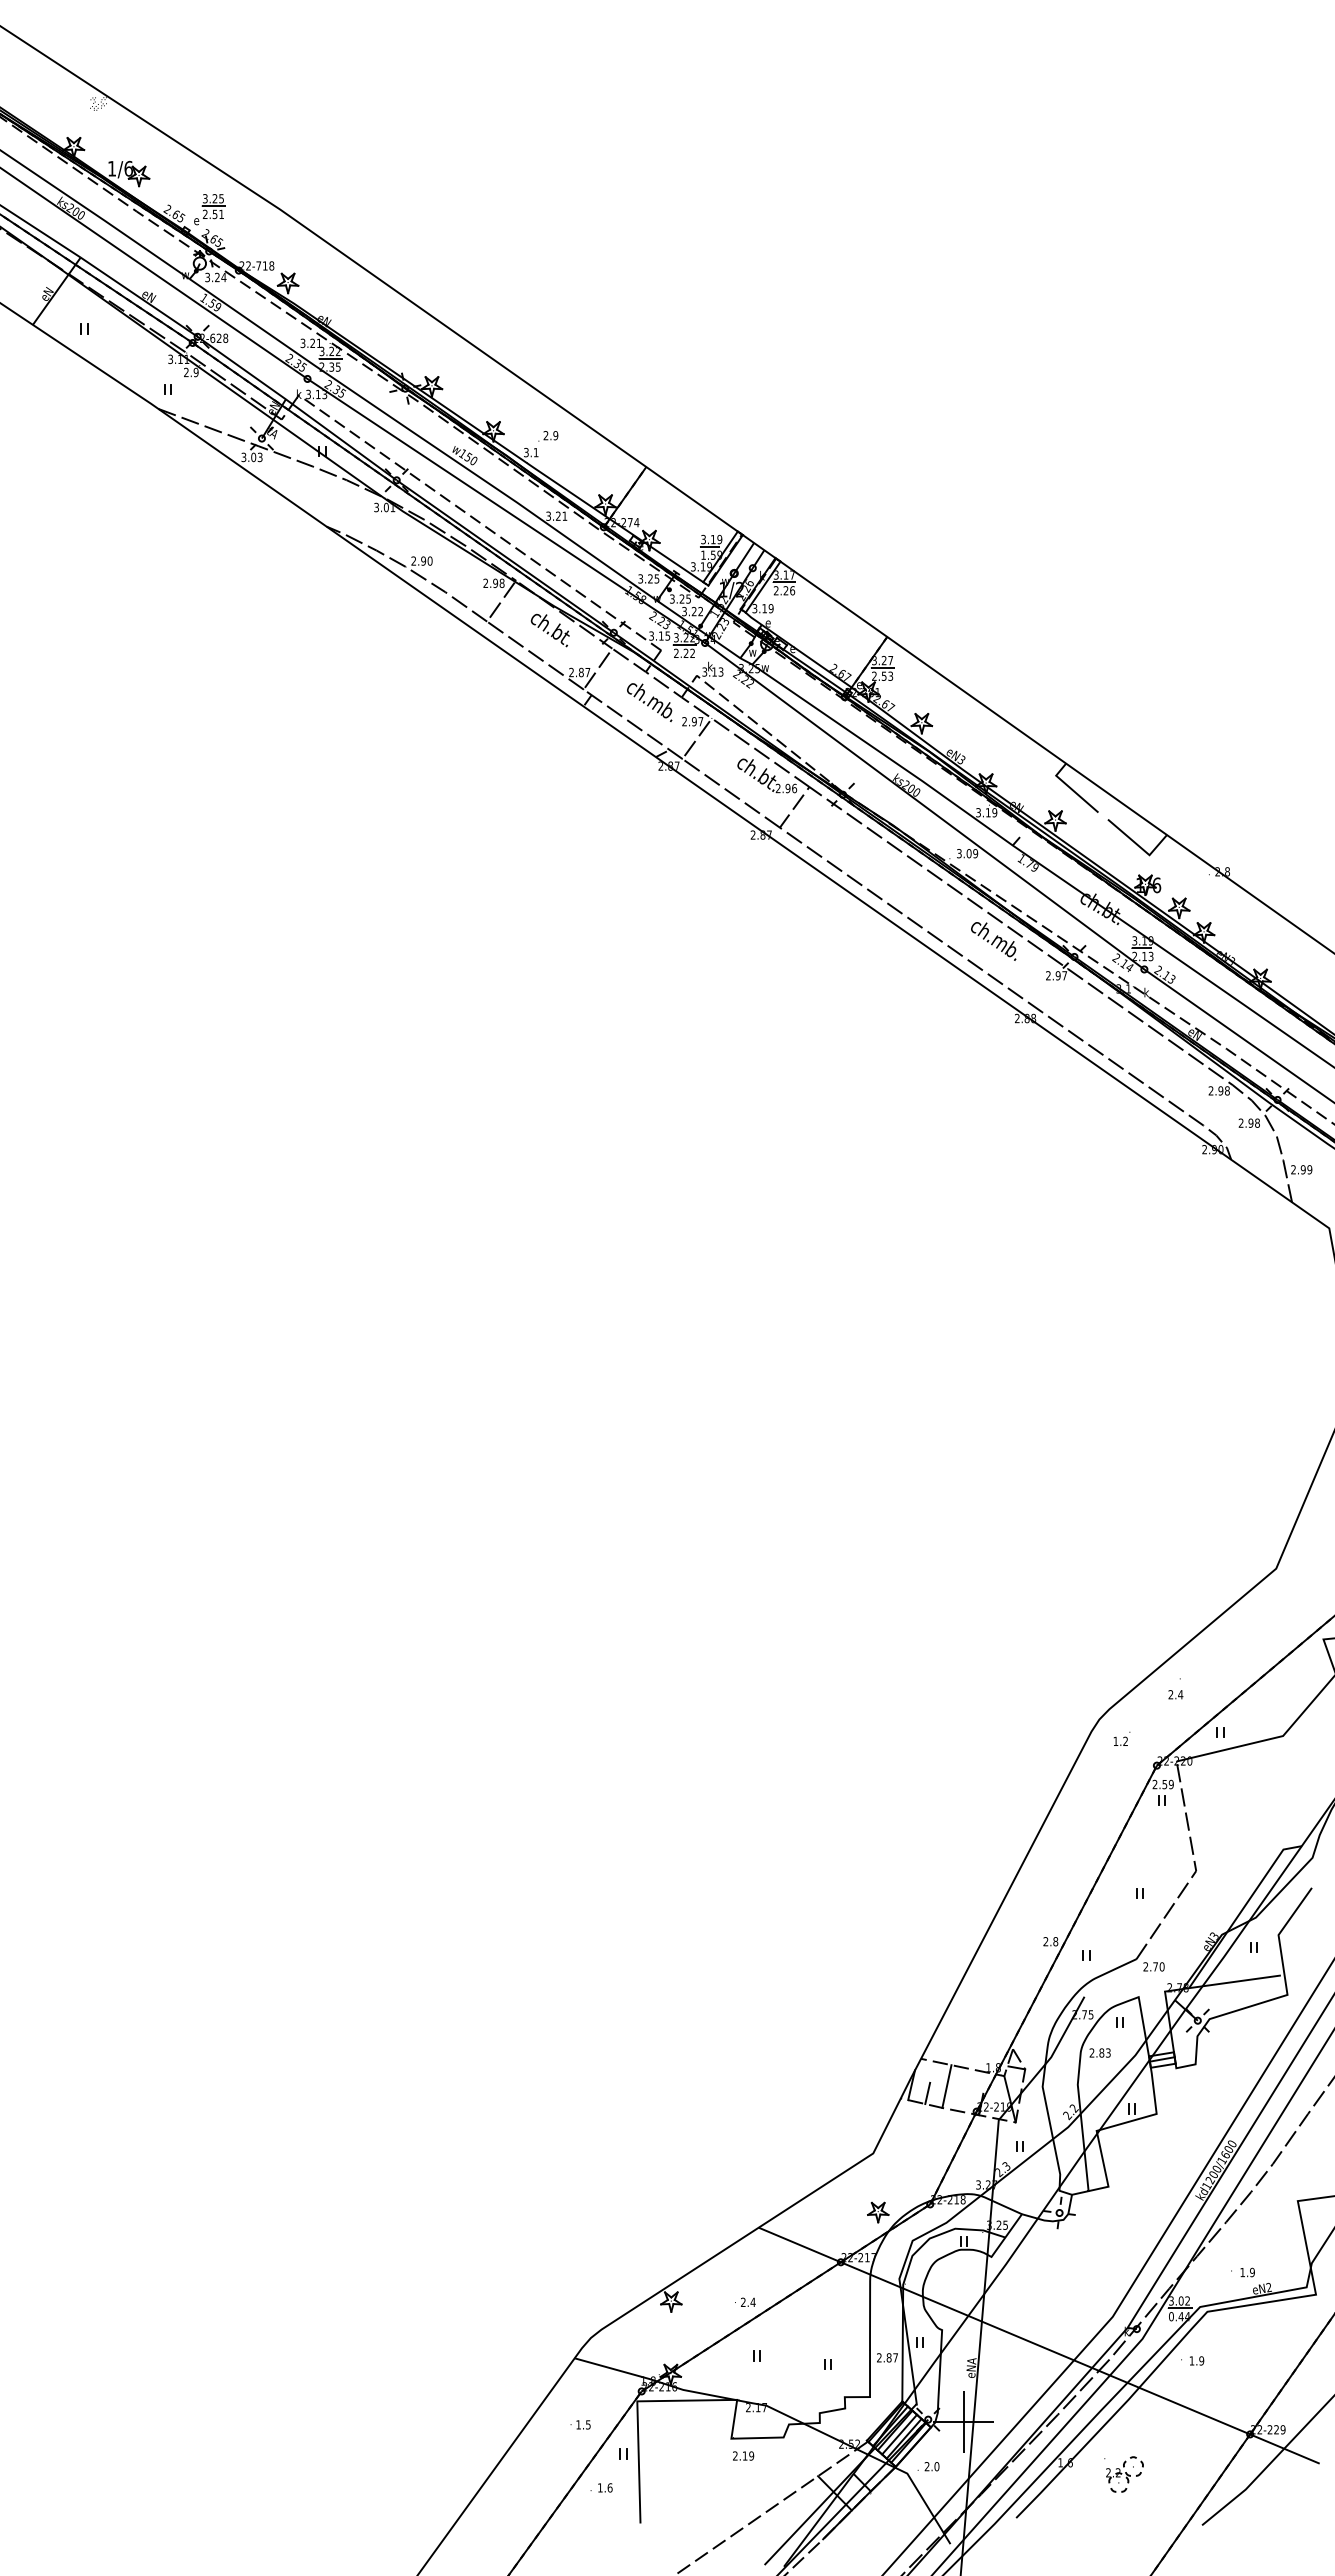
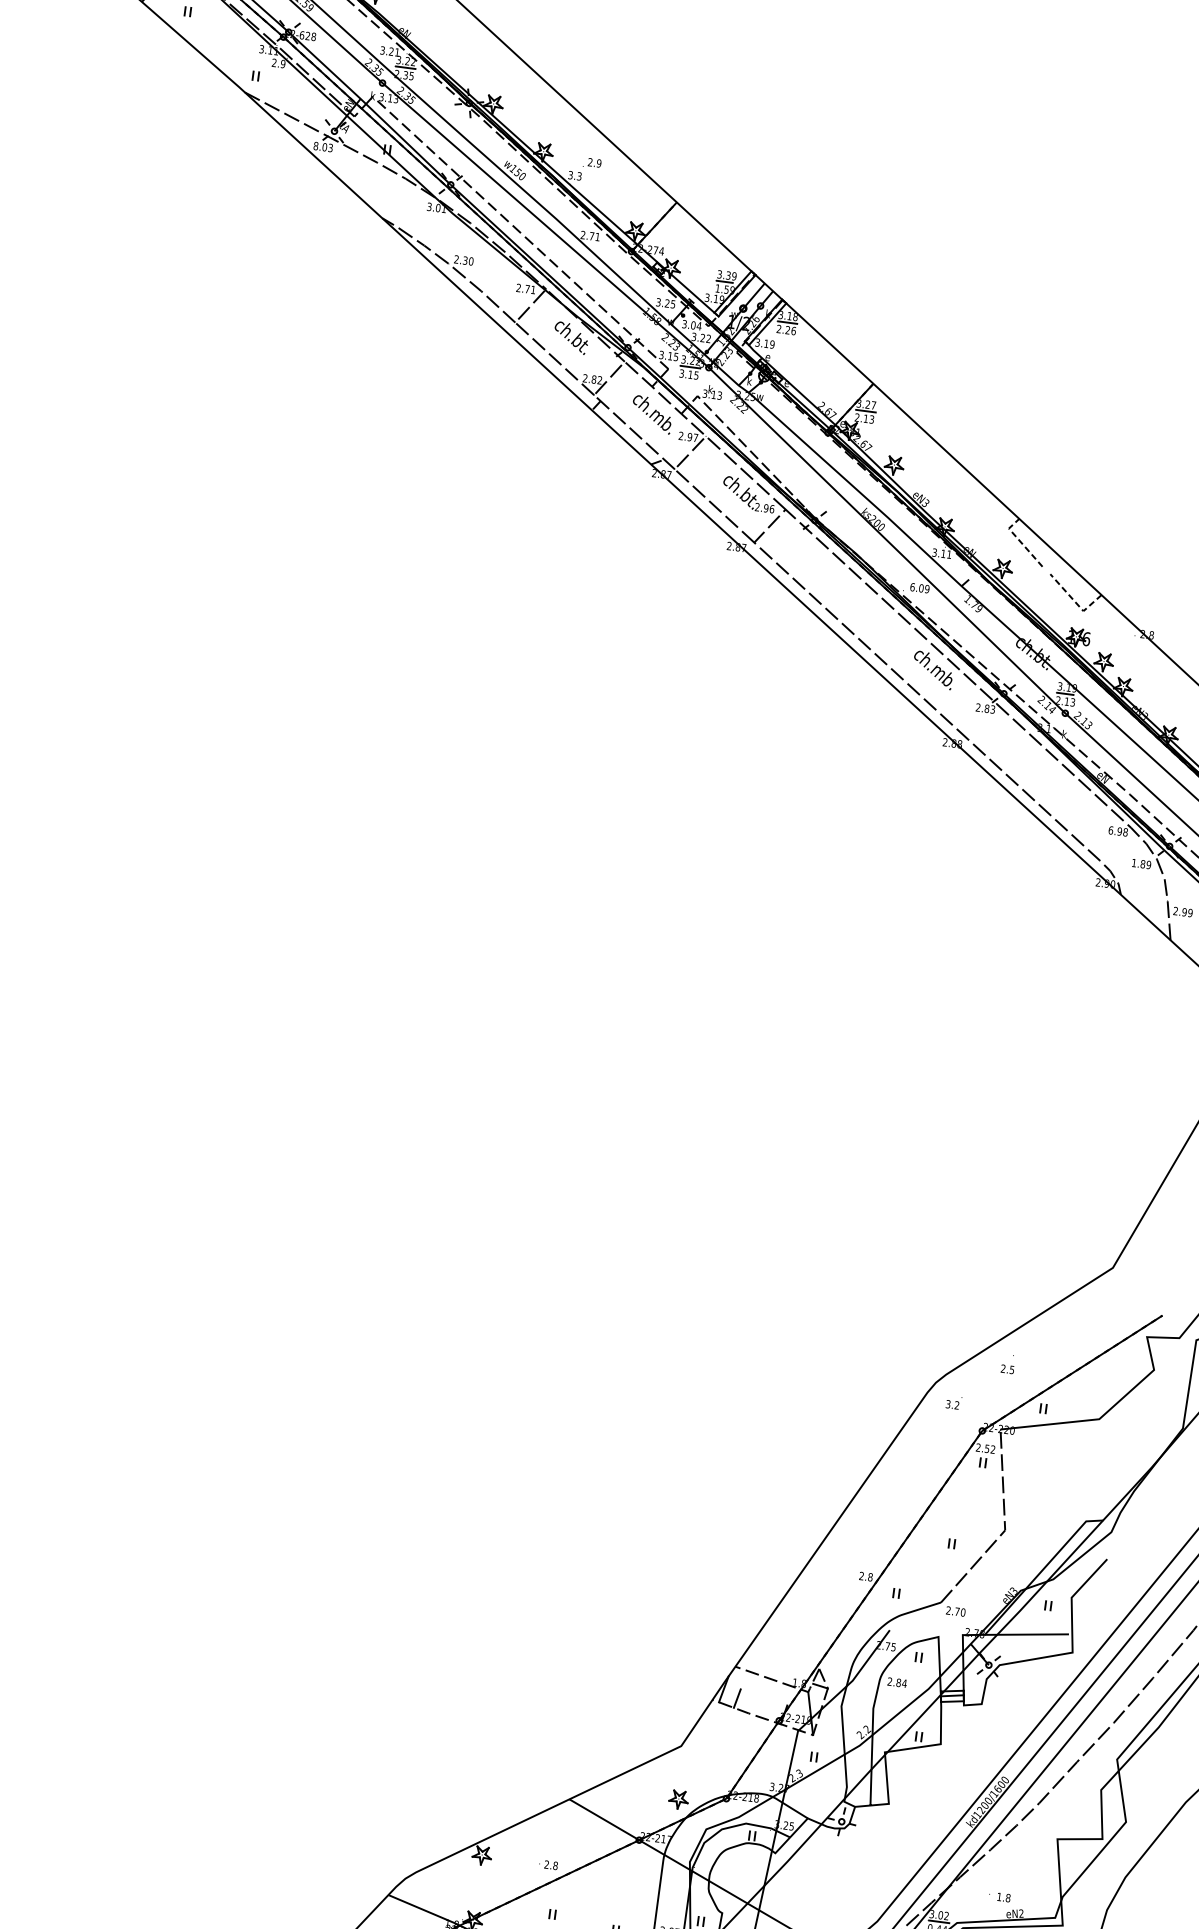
text: (535, 452) -> (578, 176), 3.1 -> 3.3
text: (243, 456) -> (315, 145), 3.03 -> 8.03
text: (553, 515) -> (587, 235), 3.21 -> 2.71
text: (712, 539) -> (727, 275), 3.19 -> 3.39
text: (423, 560) -> (465, 260), 2.90 -> 2.30
text: (792, 574) -> (795, 316), 3.17 -> 3.18
text: (498, 582) -> (530, 288), 2.98 -> 2.71
text: (685, 598) -> (696, 325), 3.25 -> 3.04
text: (752, 651) -> (750, 380), w -> k
text: (684, 653) -> (689, 374), 2.22 -> 3.15
text: (587, 672) -> (599, 380), 2.87 -> 2.82
text: (883, 675) -> (865, 418), 2.53 -> 2.13
line: (1070, 788) -> (1020, 541), solid -> dashed
text: (994, 812) -> (949, 554), 3.19 -> 3.11
line: (1138, 846) -> (1074, 602), solid -> dashed
text: (958, 853) -> (911, 587), 3.09 -> 6.09
text: (1061, 975) -> (990, 708), 2.97 -> 2.83
text: (1210, 1090) -> (1110, 830), 2.98 -> 6.98
text: (1248, 1122) -> (1140, 863), 2.98 -> 1.89
text: (1180, 1694) -> (1011, 1369), 2.4 -> 2.5
text: (1115, 1741) -> (947, 1404), 1.2 -> 3.2
text: (1170, 1784) -> (992, 1449), 2.59 -> 2.52
text: (1107, 2052) -> (903, 1683), 2.83 -> 2.84
line: (946, 2086) -> (755, 1694), removed
text: (1252, 2272) -> (1008, 1898), 1.9 -> 1.8
text: (752, 2302) -> (554, 1865), 2.4 -> 2.8

